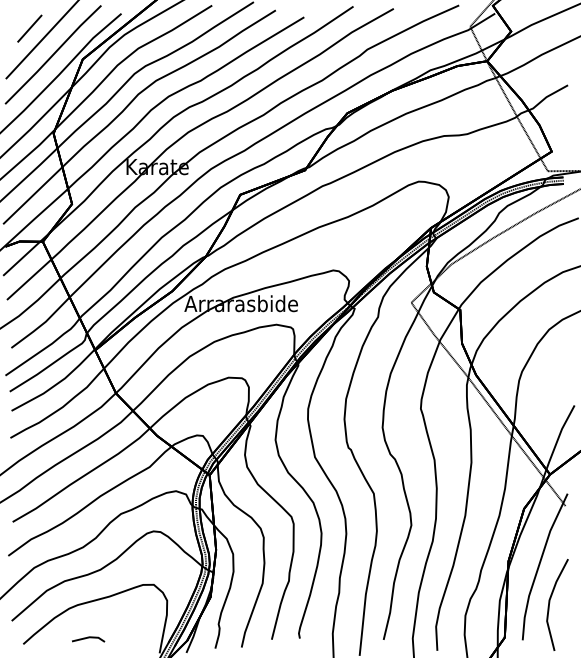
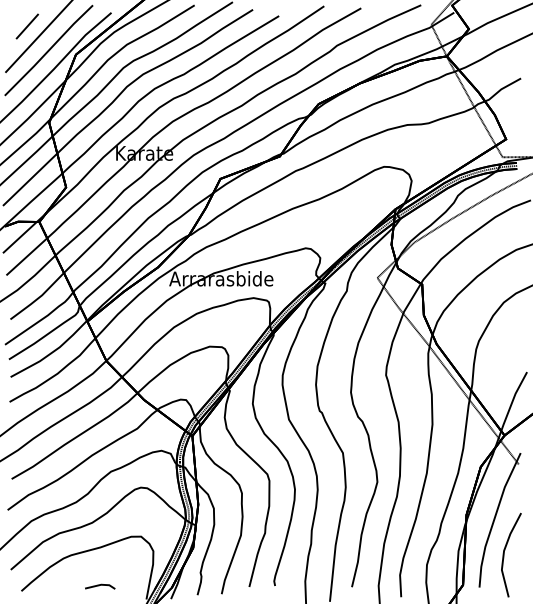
part: (88, 639) -> (100, 586), moved

